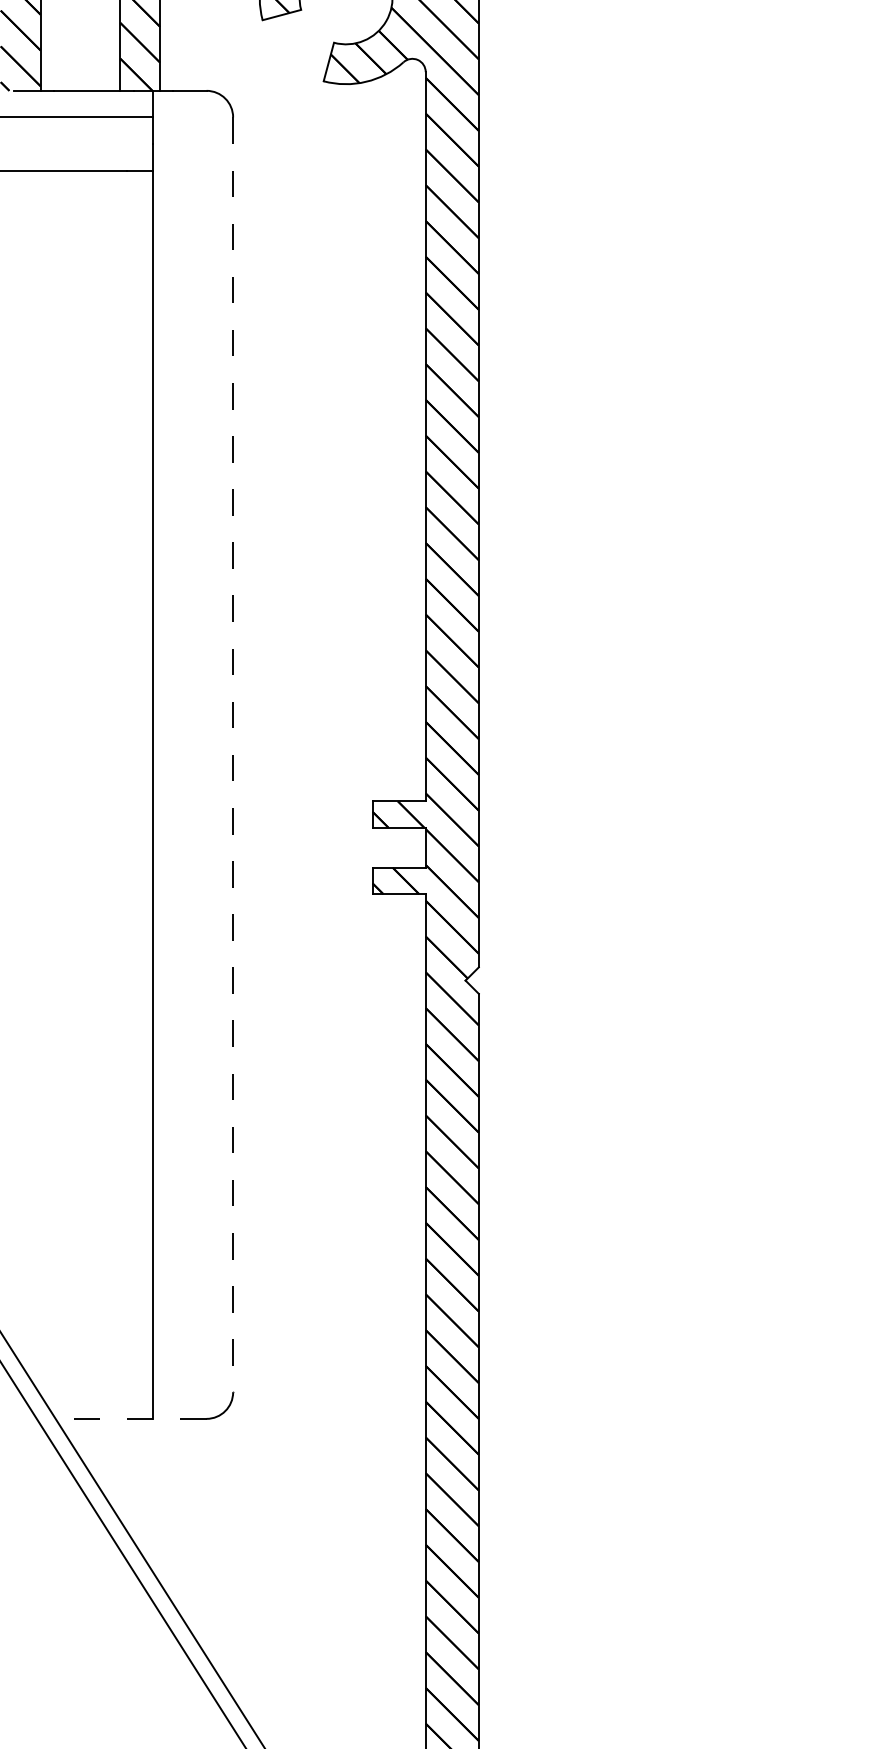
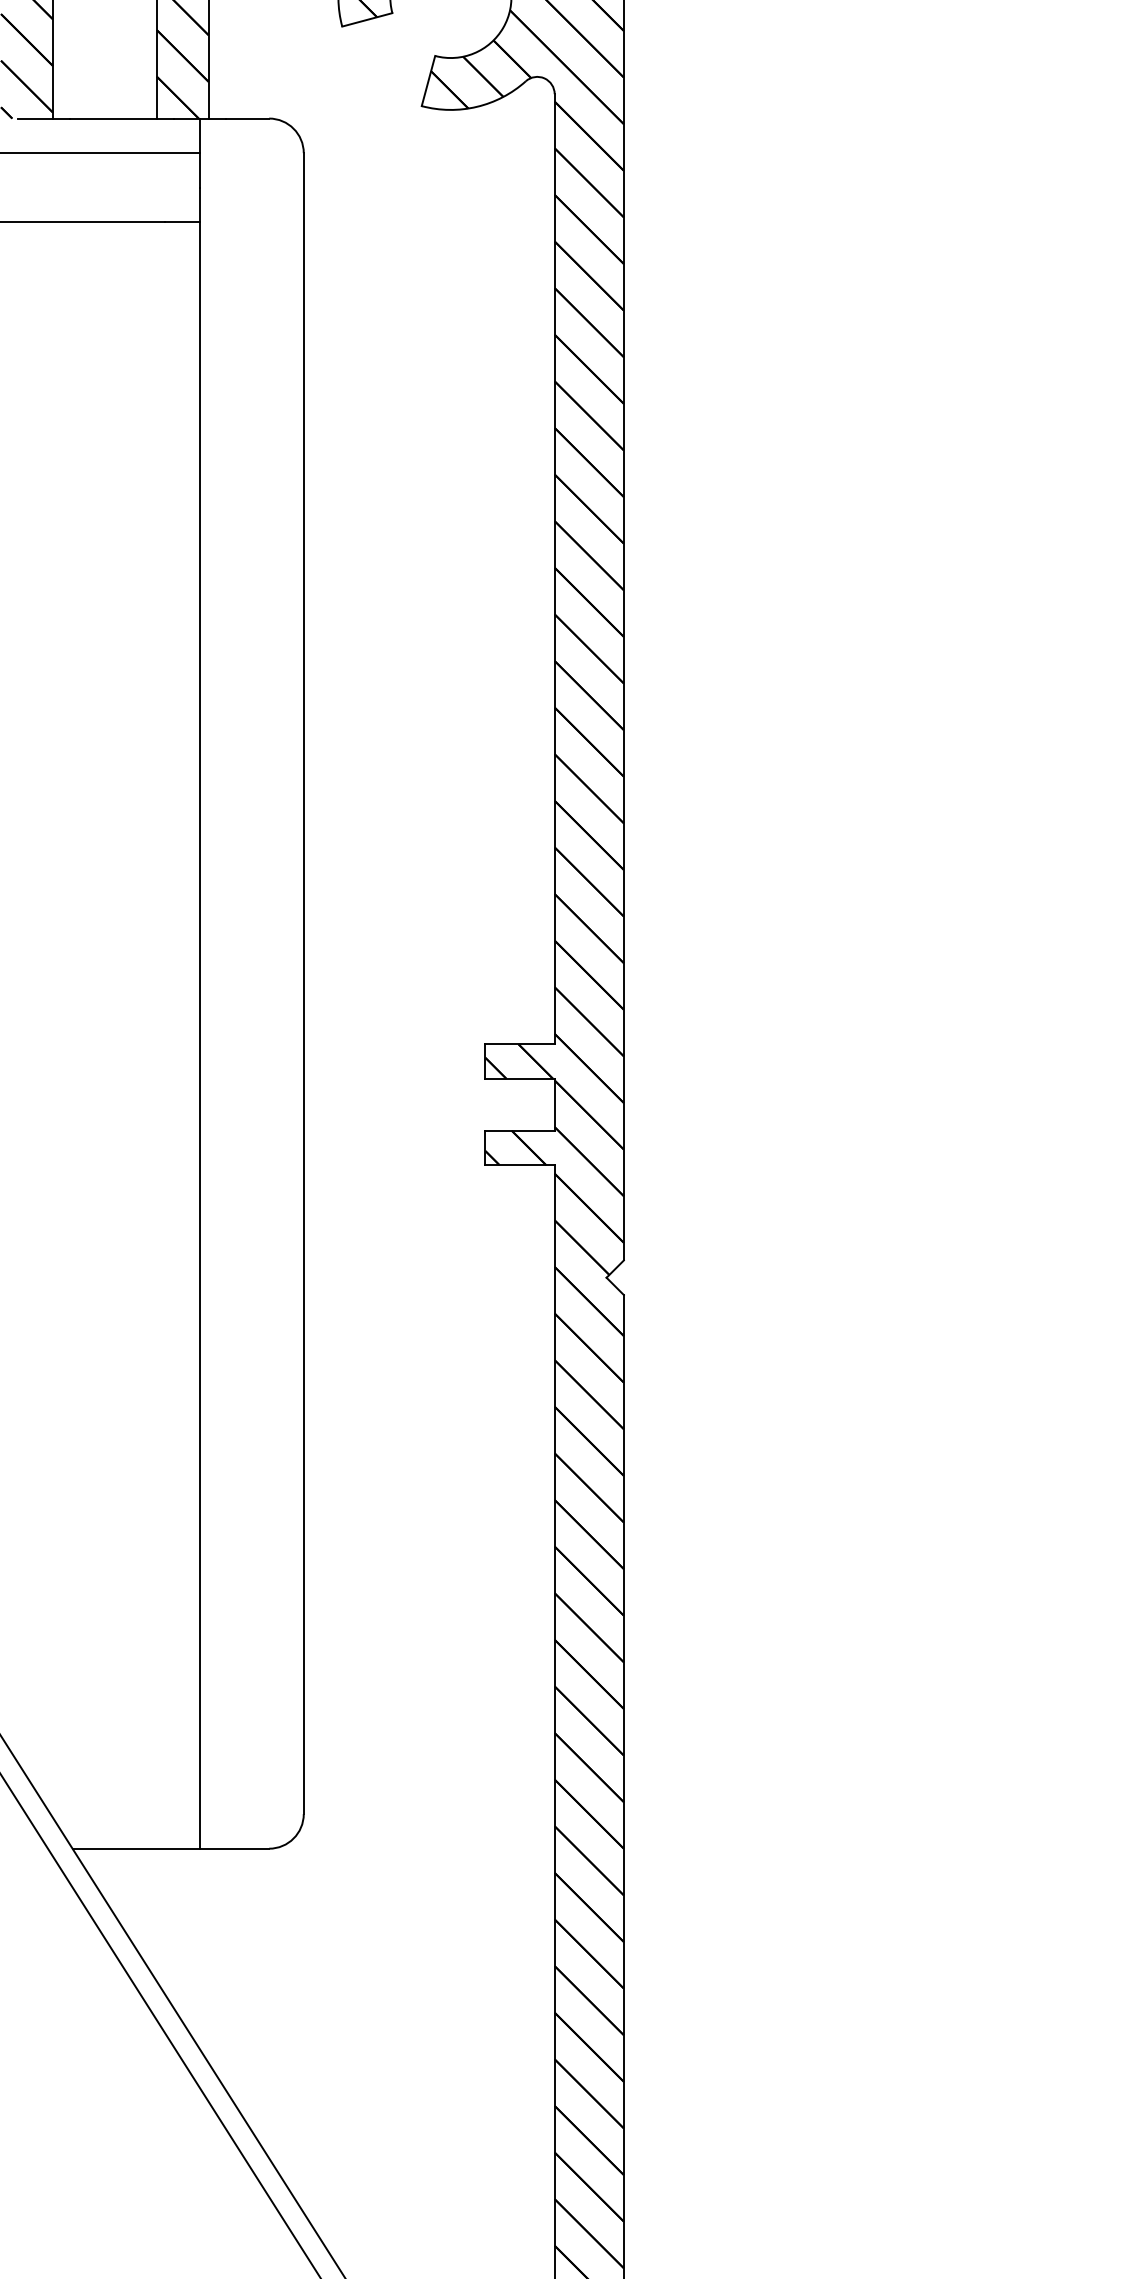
line: (232, 755) -> (303, 984), dashed -> solid
line: (130, 1418) -> (170, 1848), dashed -> solid

